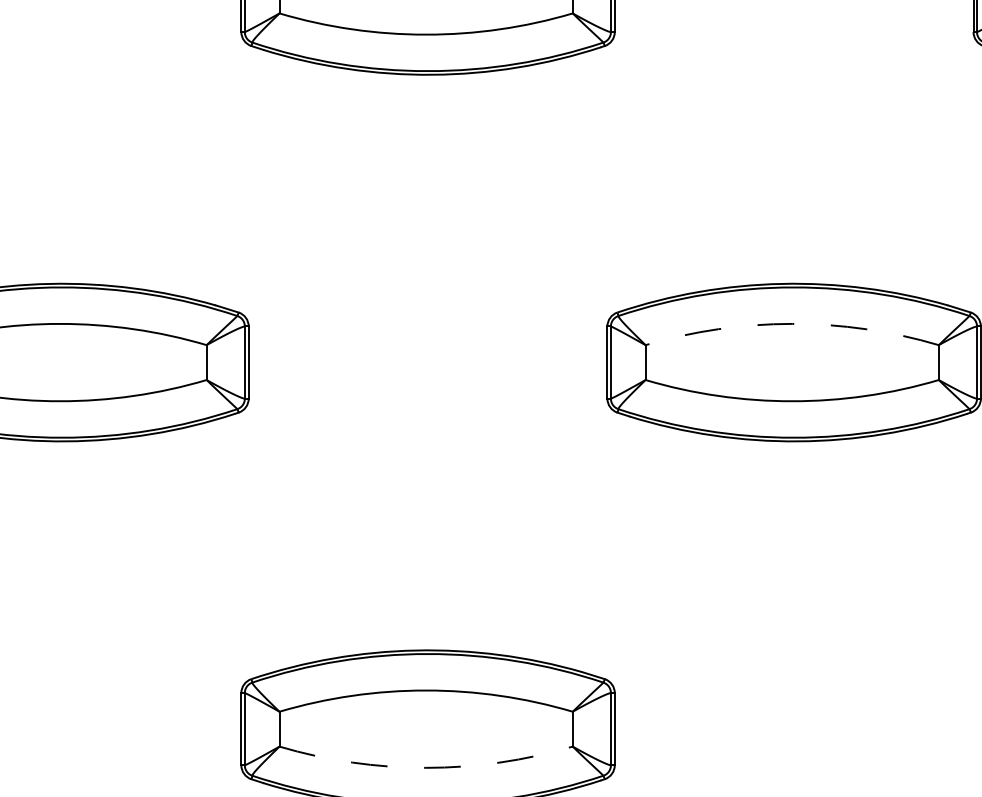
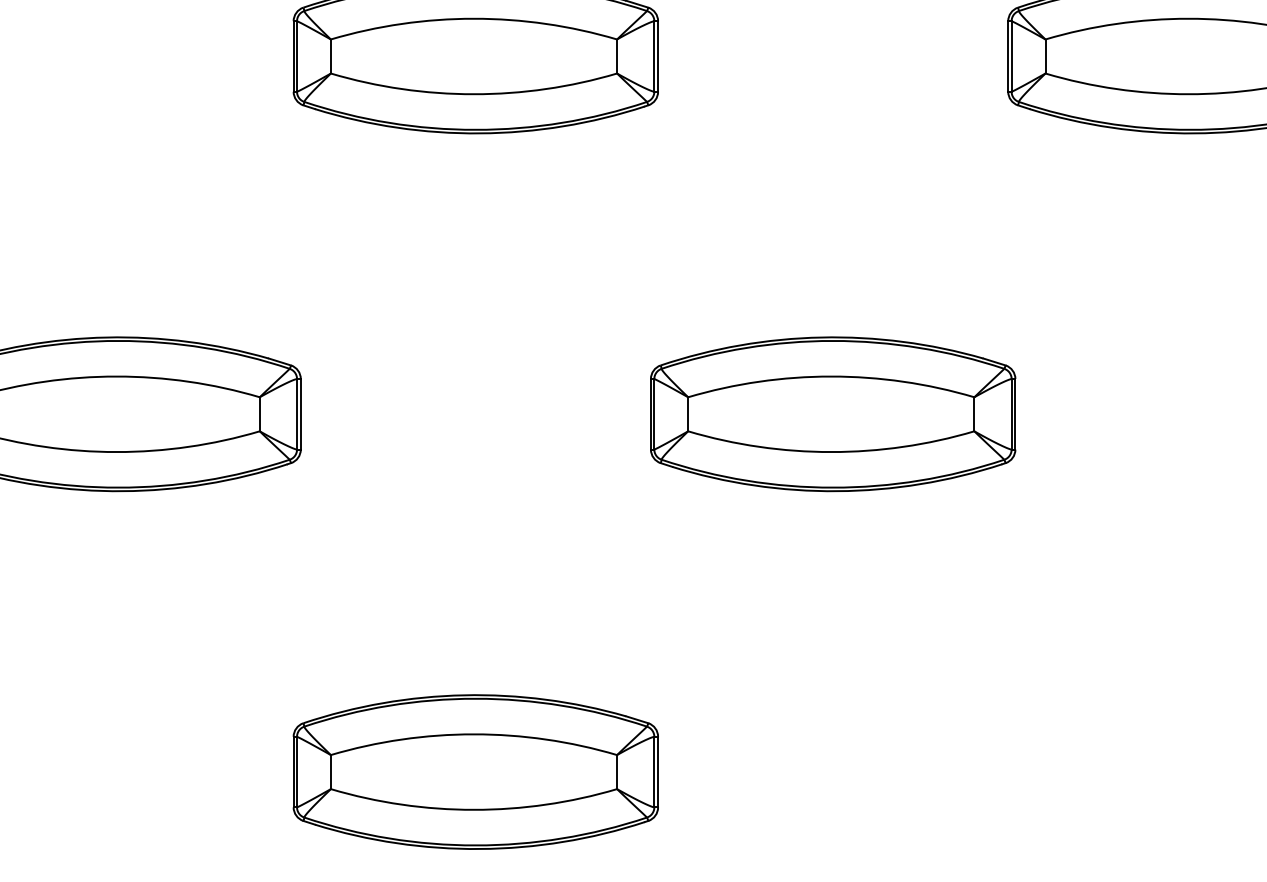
arc: (792, 323) -> (831, 376), dashed -> solid
arc: (425, 767) -> (473, 809), dashed -> solid

